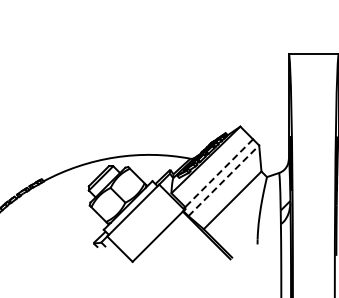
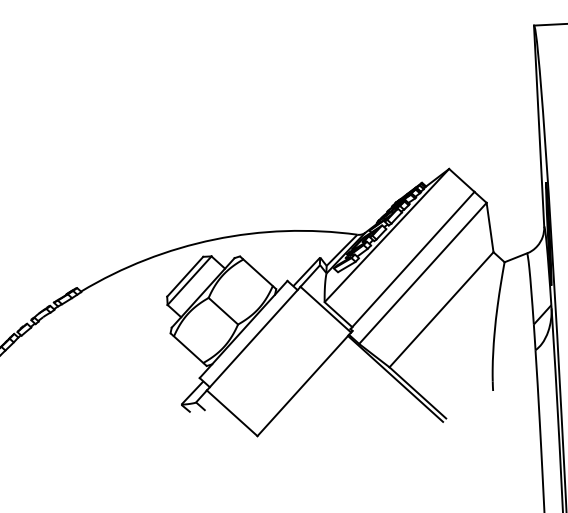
line: (219, 173) -> (413, 259), dashed -> solid
line: (223, 180) -> (422, 272), dashed -> solid

